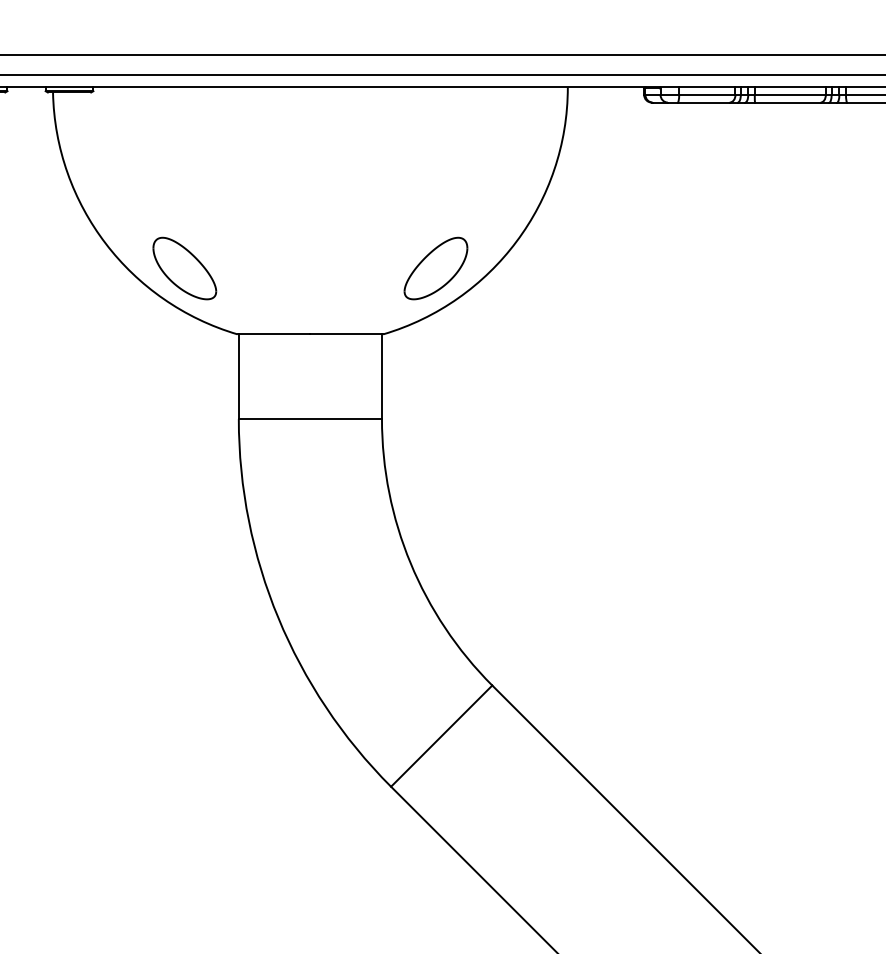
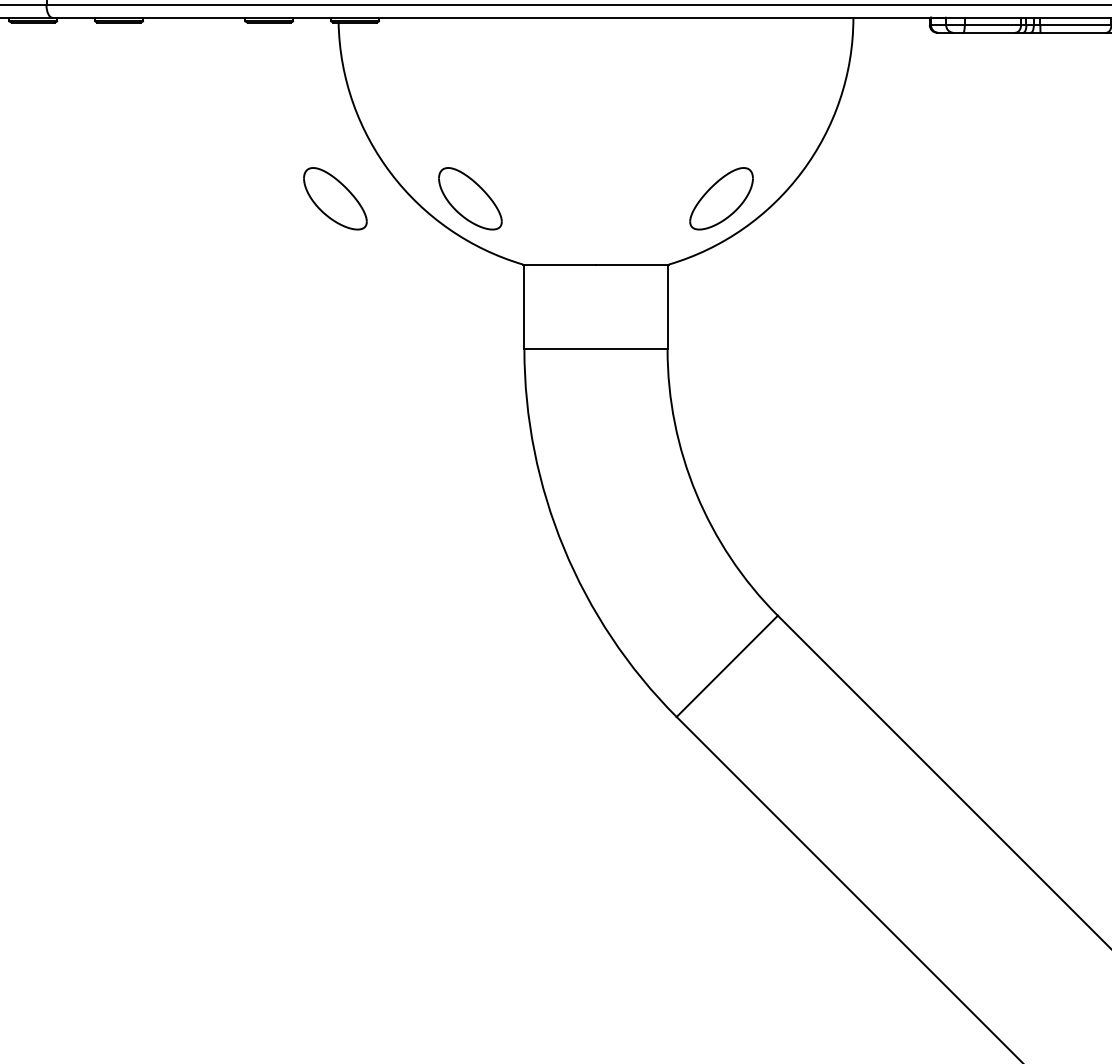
part: (49, 268) -> (335, 198), added

